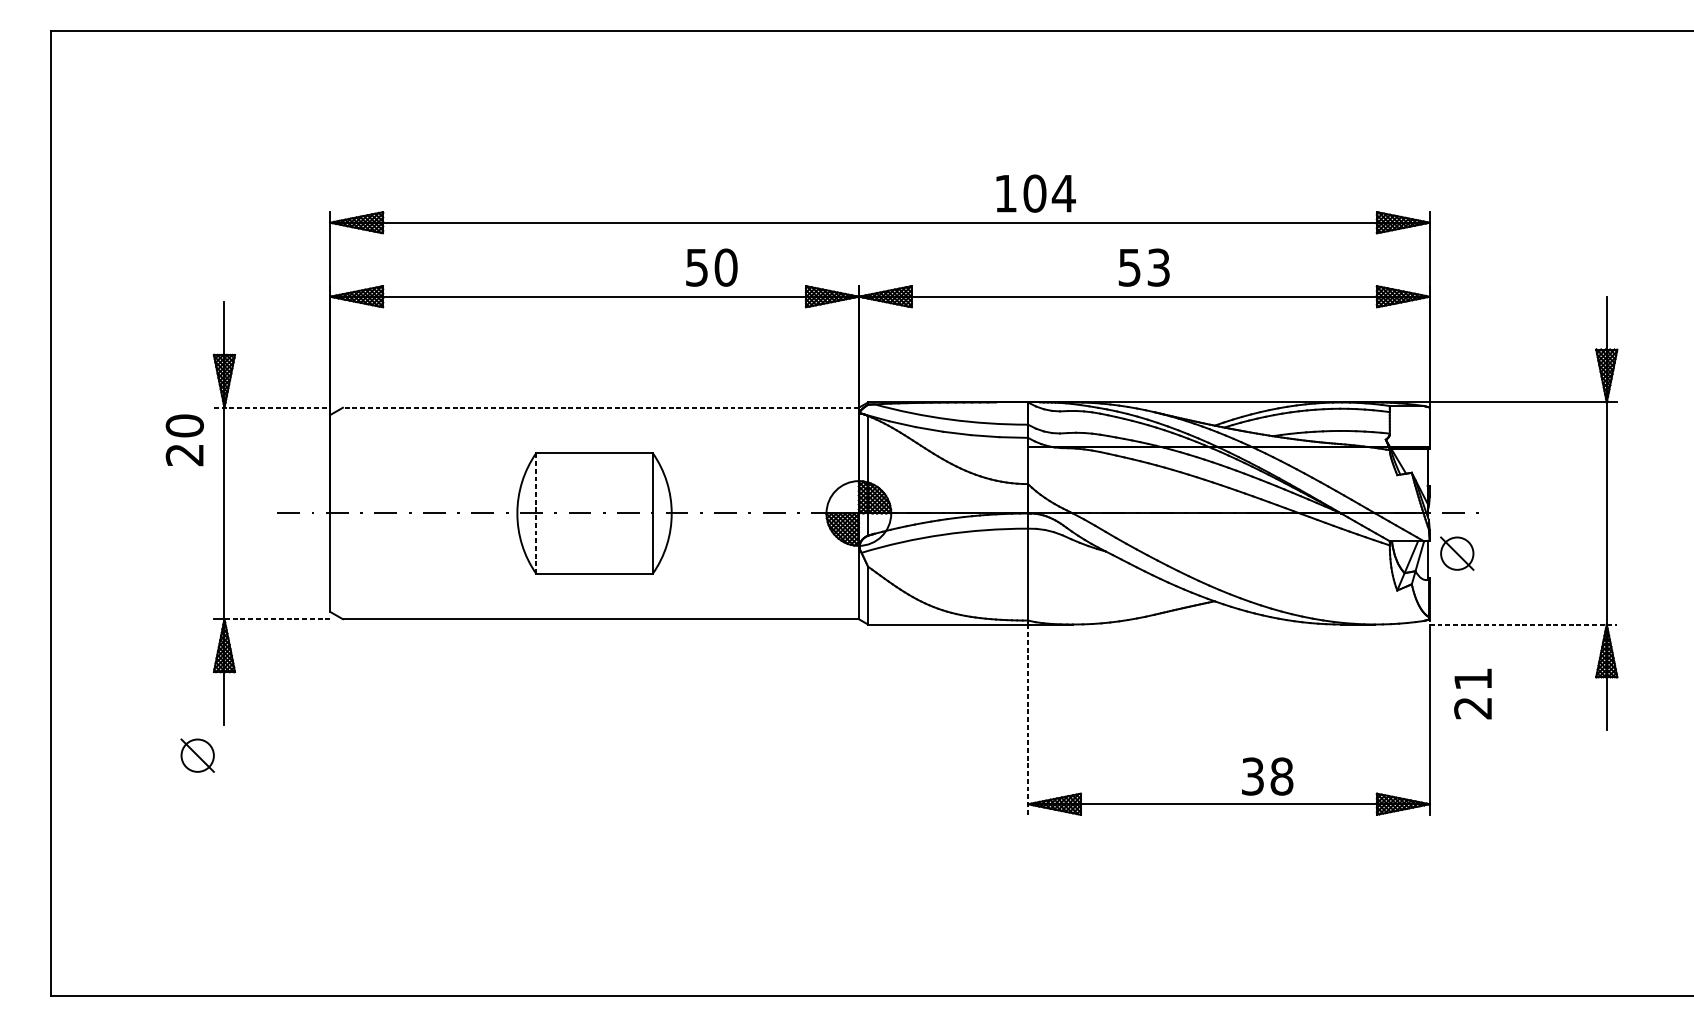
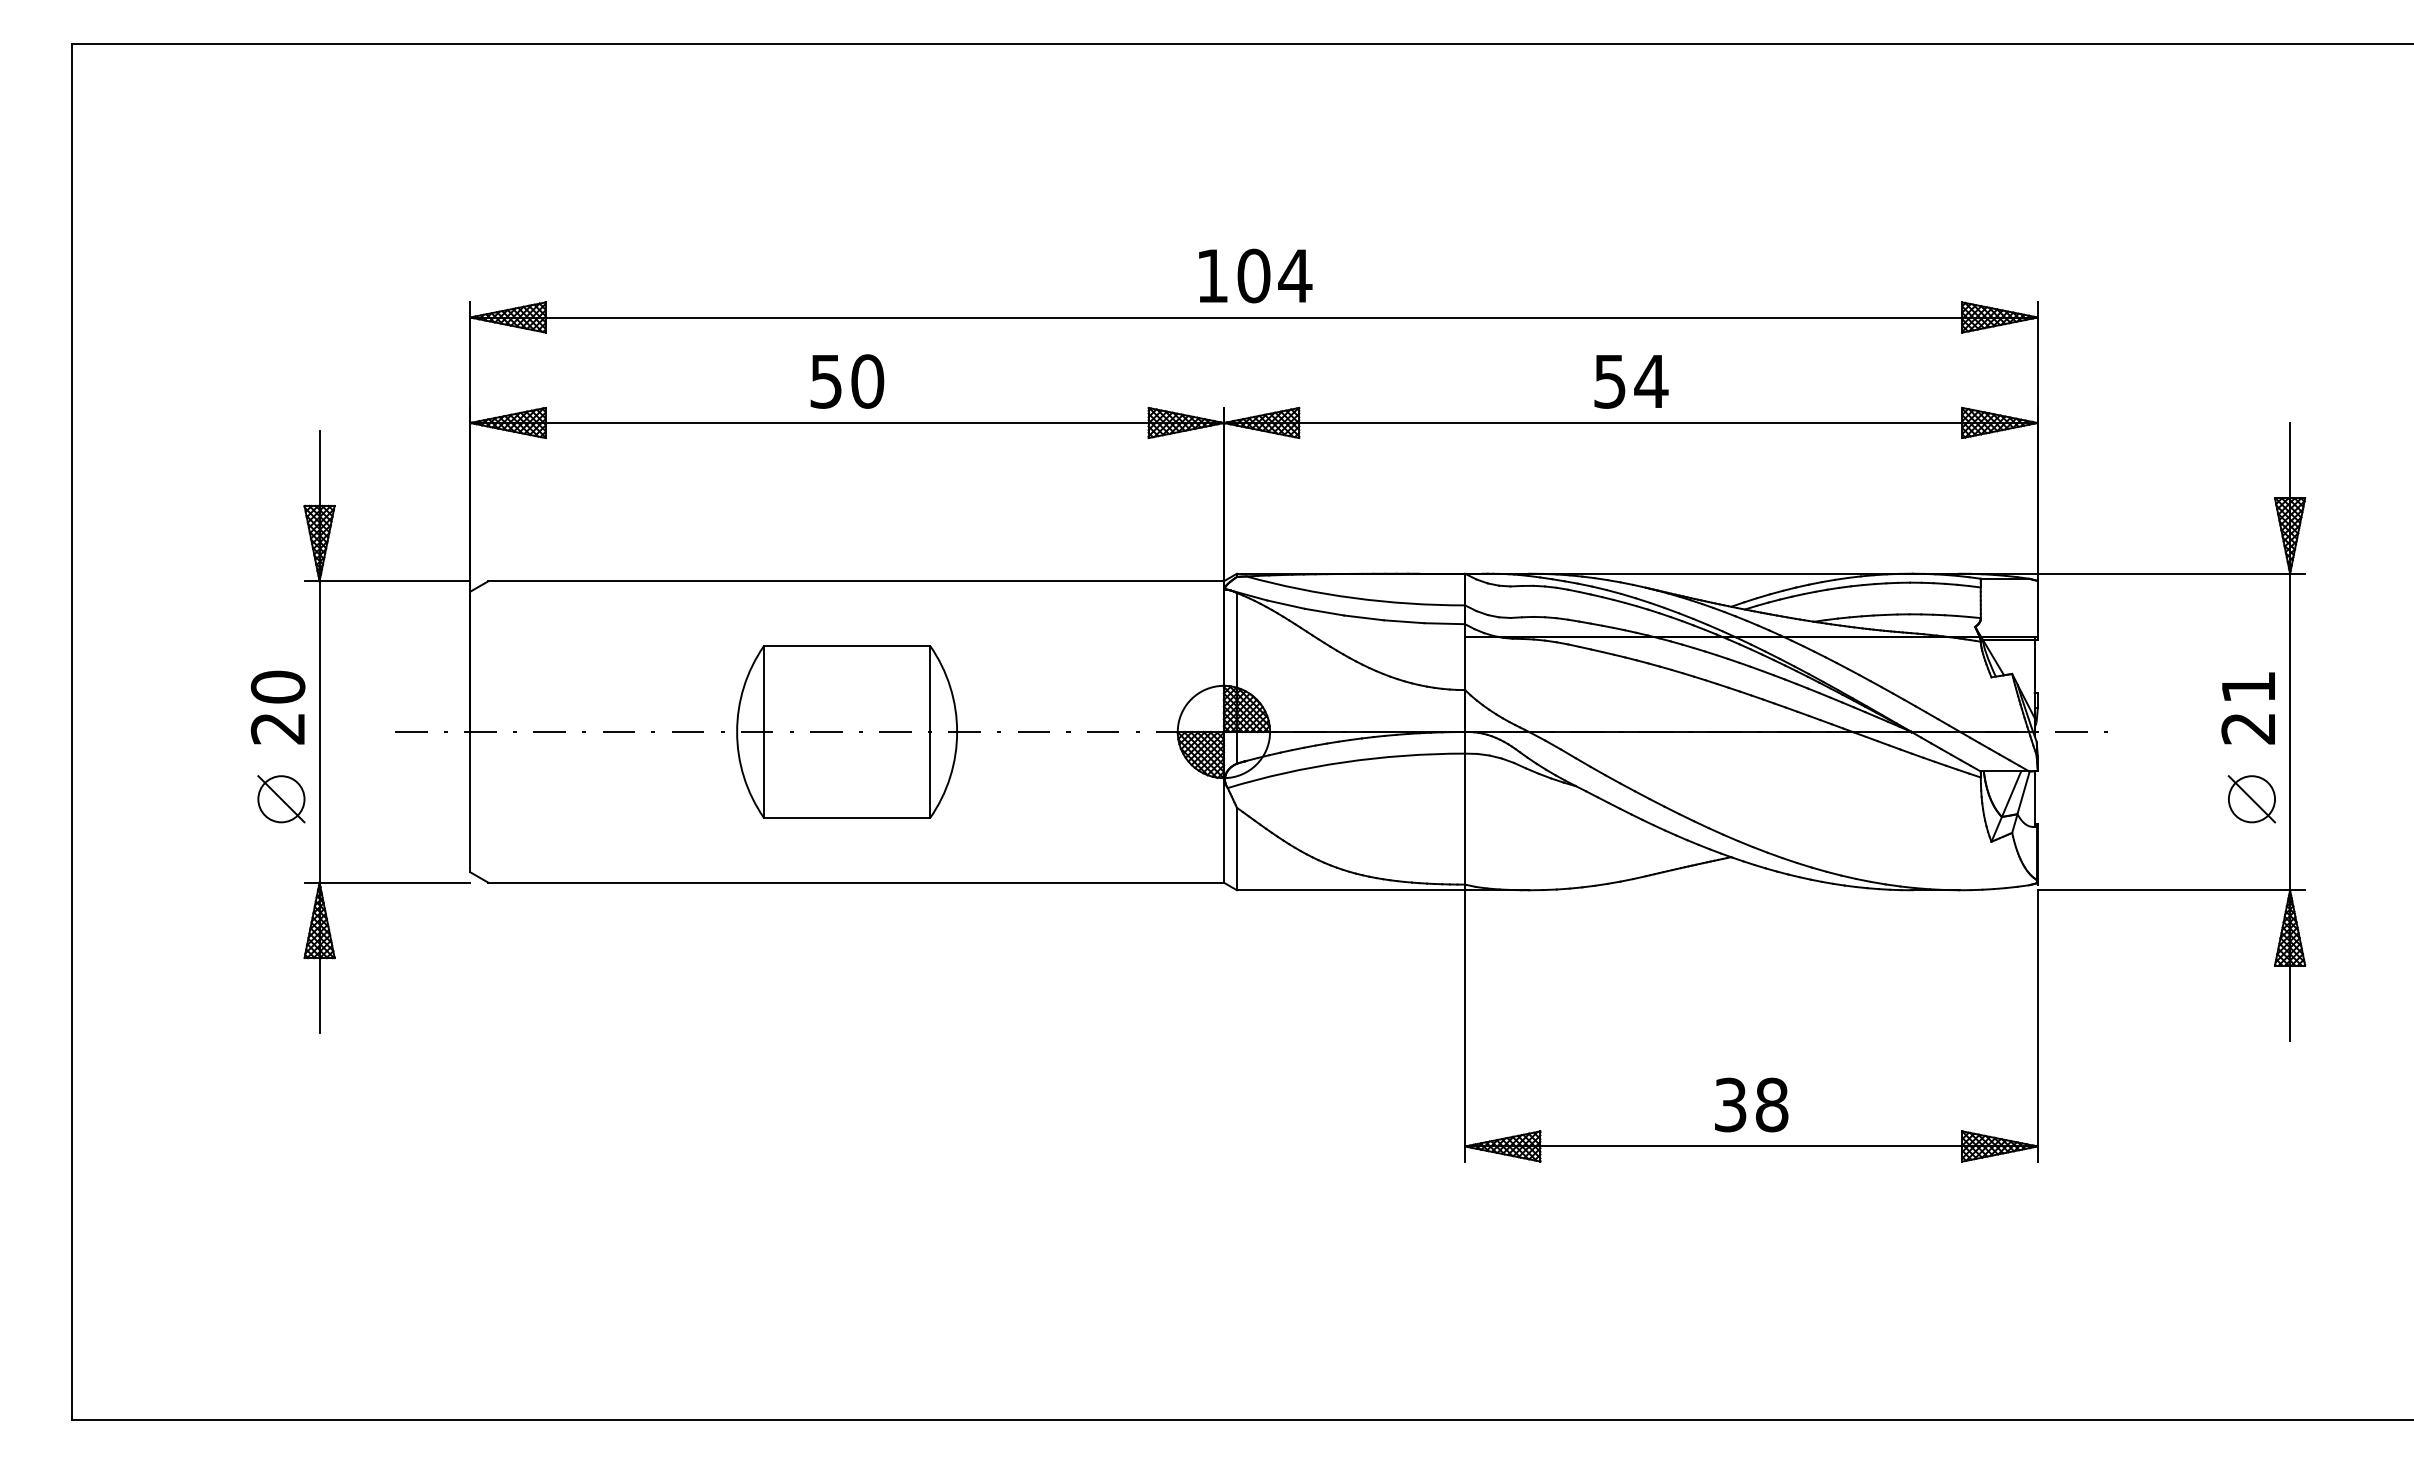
text: (1036, 193) -> (1255, 275), moved
text: (711, 267) -> (847, 381), moved
text: (1158, 267) -> (1651, 381), 53 -> 54
line: (272, 407) -> (387, 581), dashed -> solid
line: (601, 407) -> (856, 581), dashed -> solid
text: (184, 440) -> (277, 707), moved
line: (536, 513) -> (764, 731), dashed -> solid
part: (1456, 553) -> (2251, 799), moved
line: (277, 619) -> (394, 882), dashed -> solid
line: (1523, 624) -> (2171, 890), dashed -> solid
text: (1472, 694) -> (2247, 708), moved
line: (1028, 719) -> (1465, 1025), dashed -> solid
part: (197, 755) -> (281, 799), moved
text: (1267, 776) -> (1751, 1104), moved

